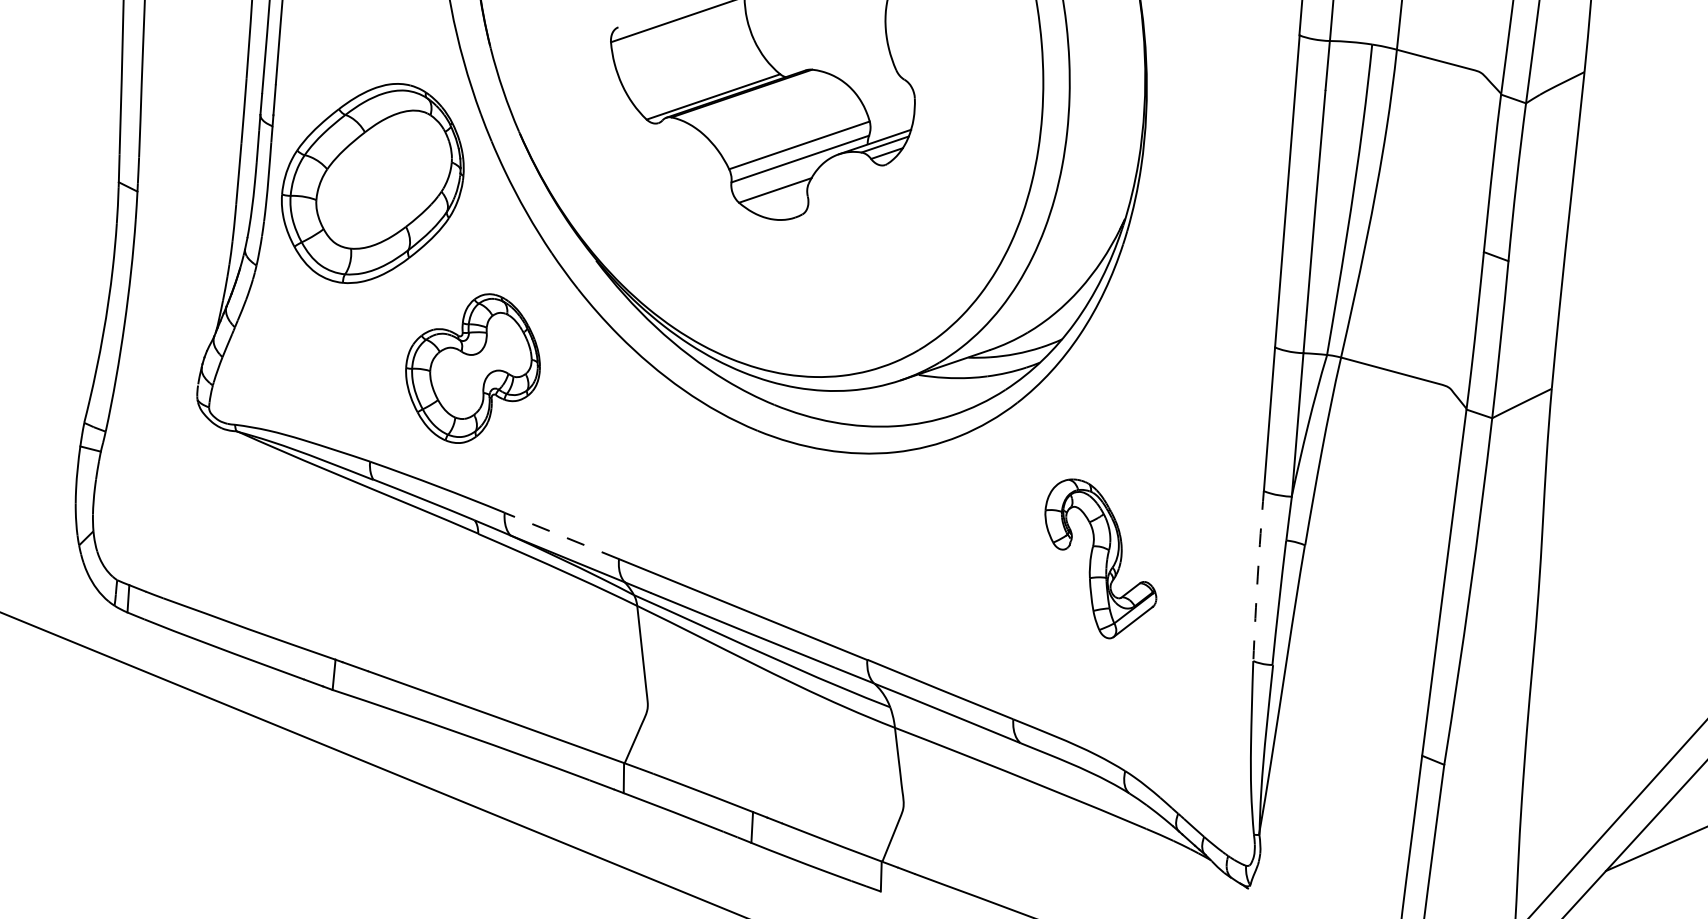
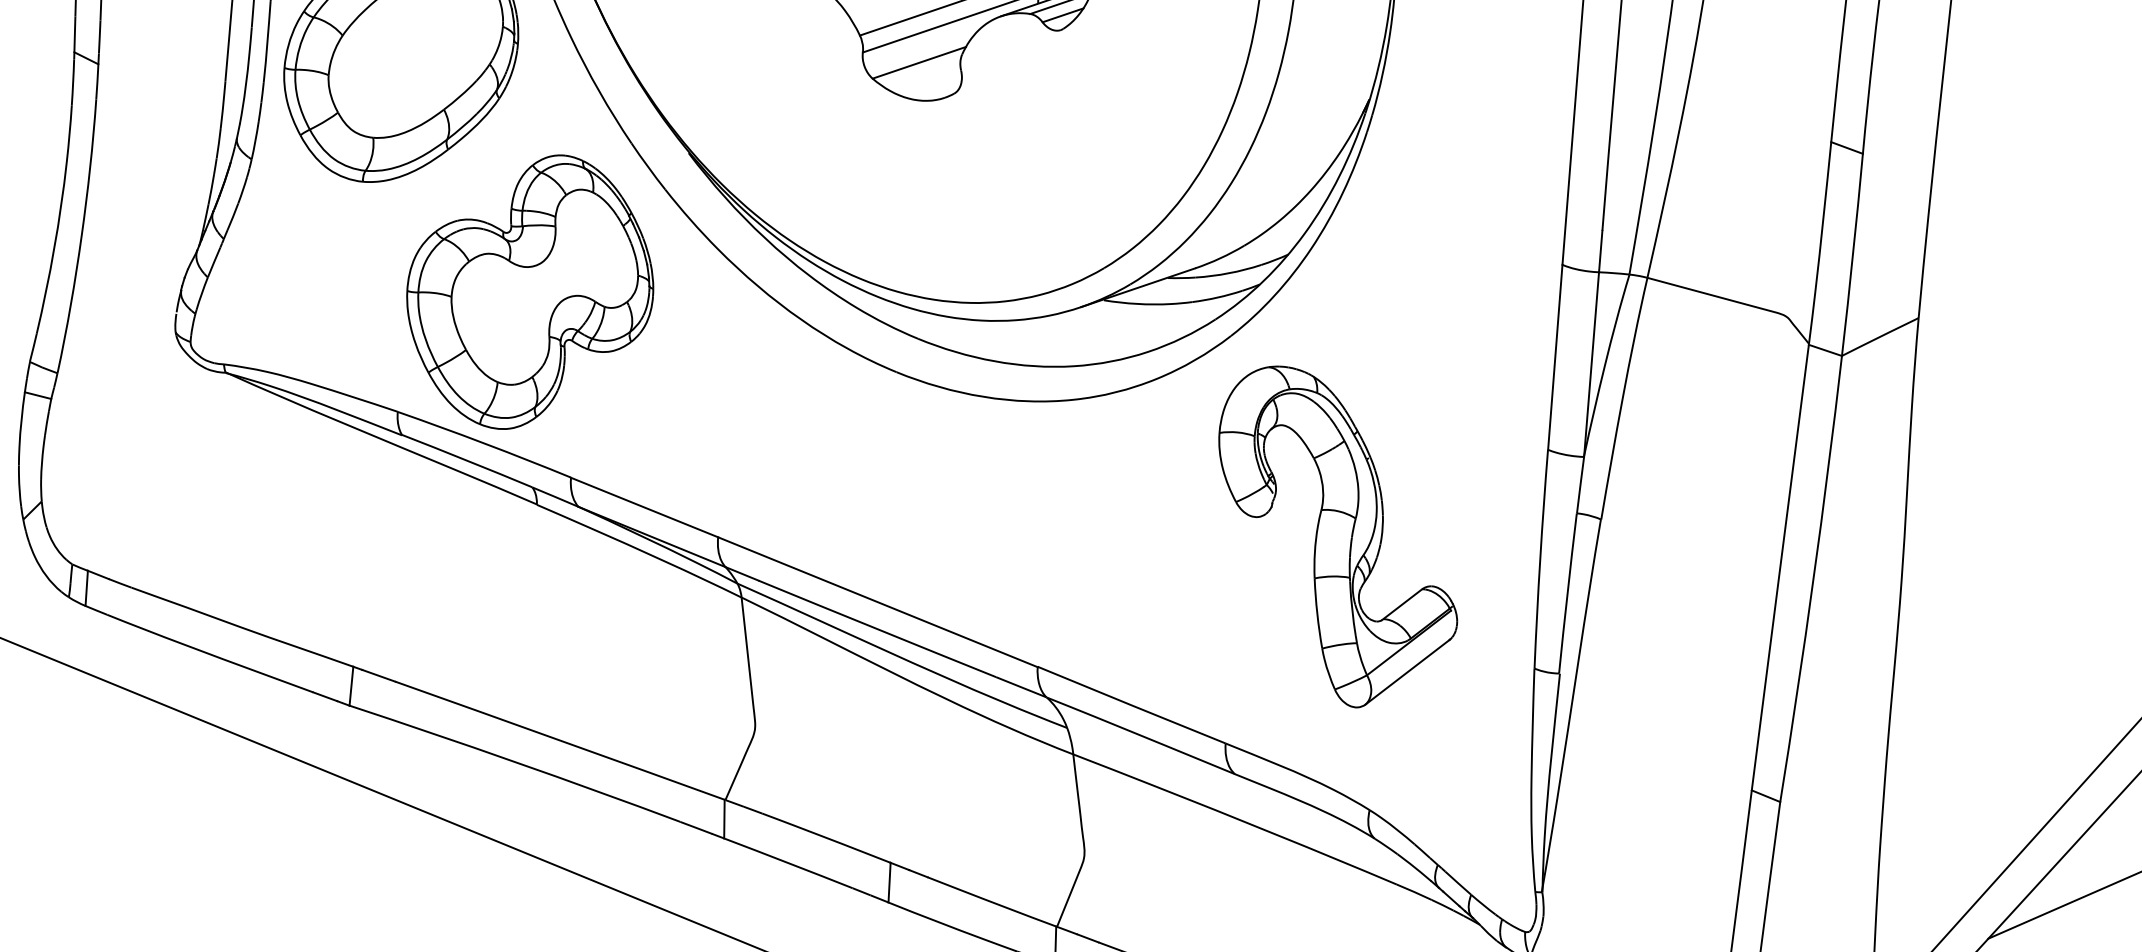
part: (472, 368) -> (529, 291), size x1.43
line: (561, 536) -> (644, 508), dashed -> solid
part: (1100, 558) -> (1337, 536), size x1.67
arc: (1257, 576) -> (1539, 559), dashed -> solid

